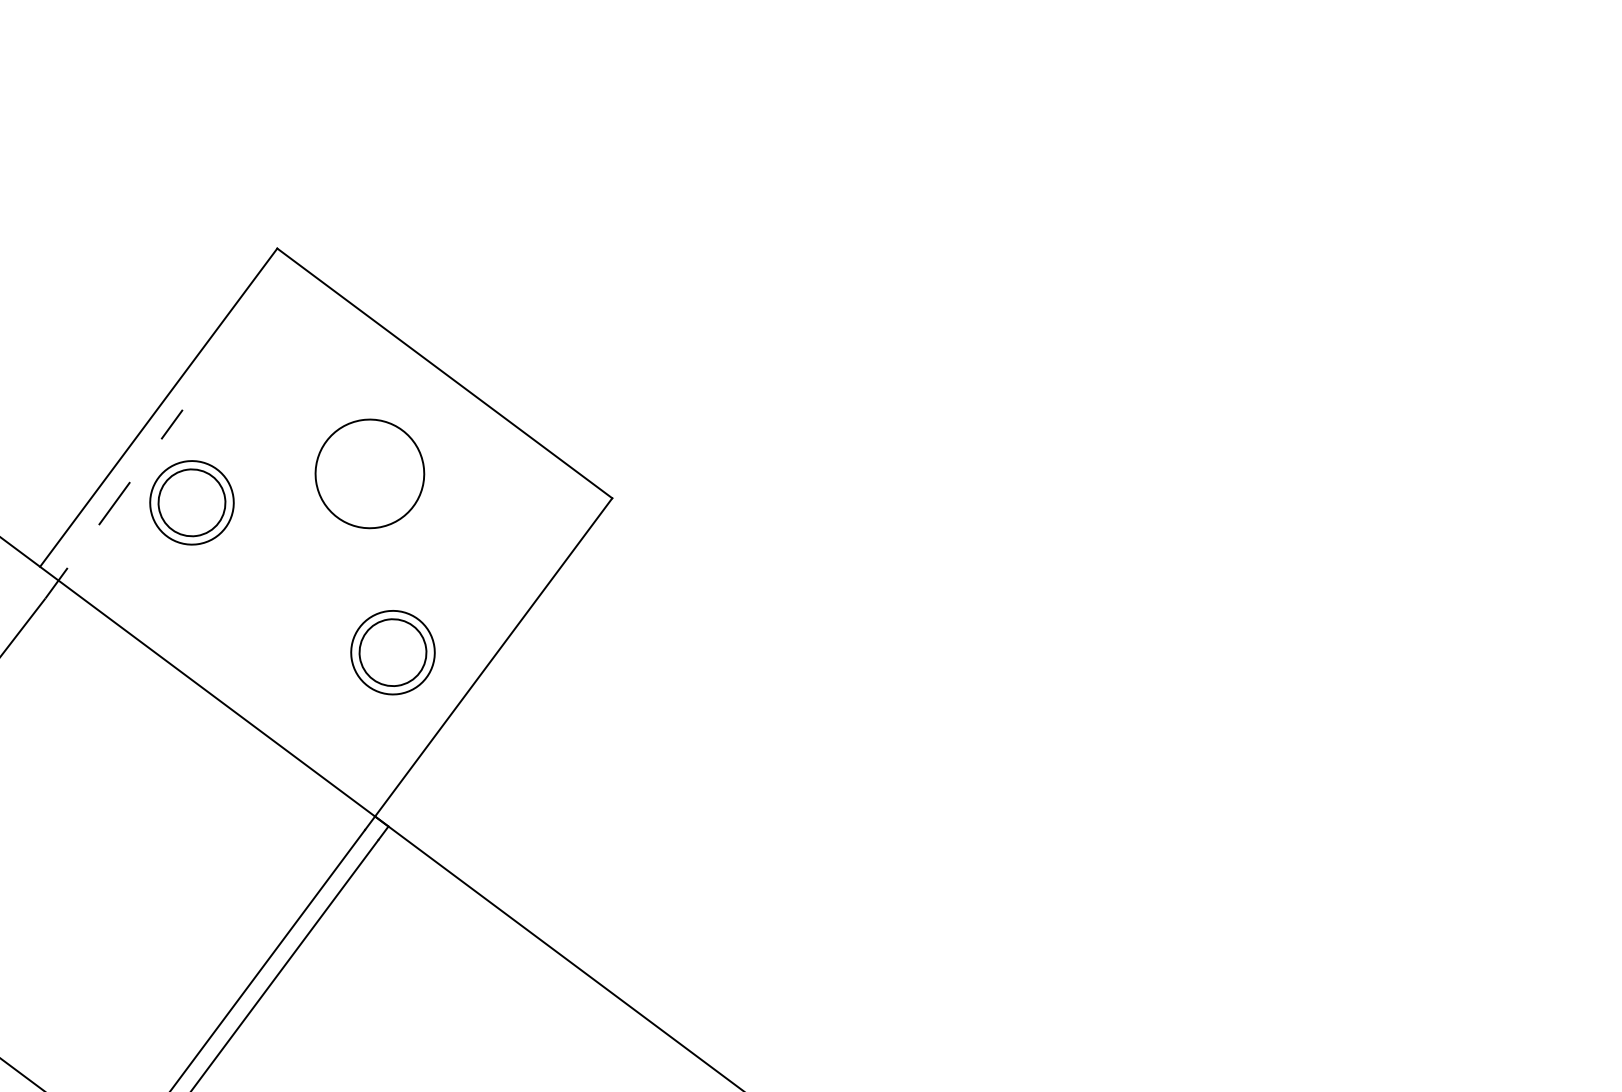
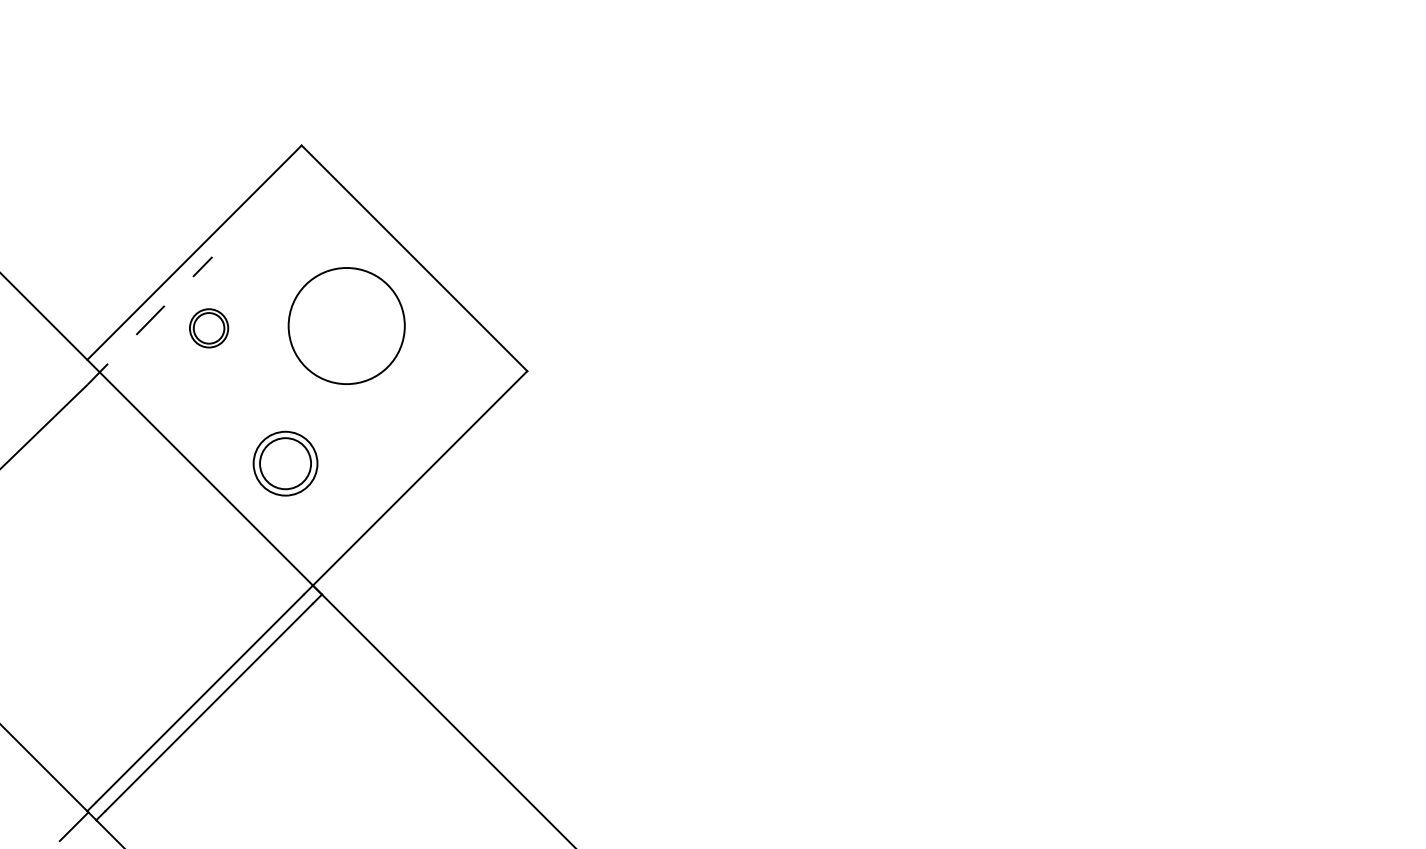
circle: (369, 473) -> (346, 325), size x1.4
part: (191, 503) -> (208, 328), size x0.6
part: (392, 652) -> (285, 463), moved

